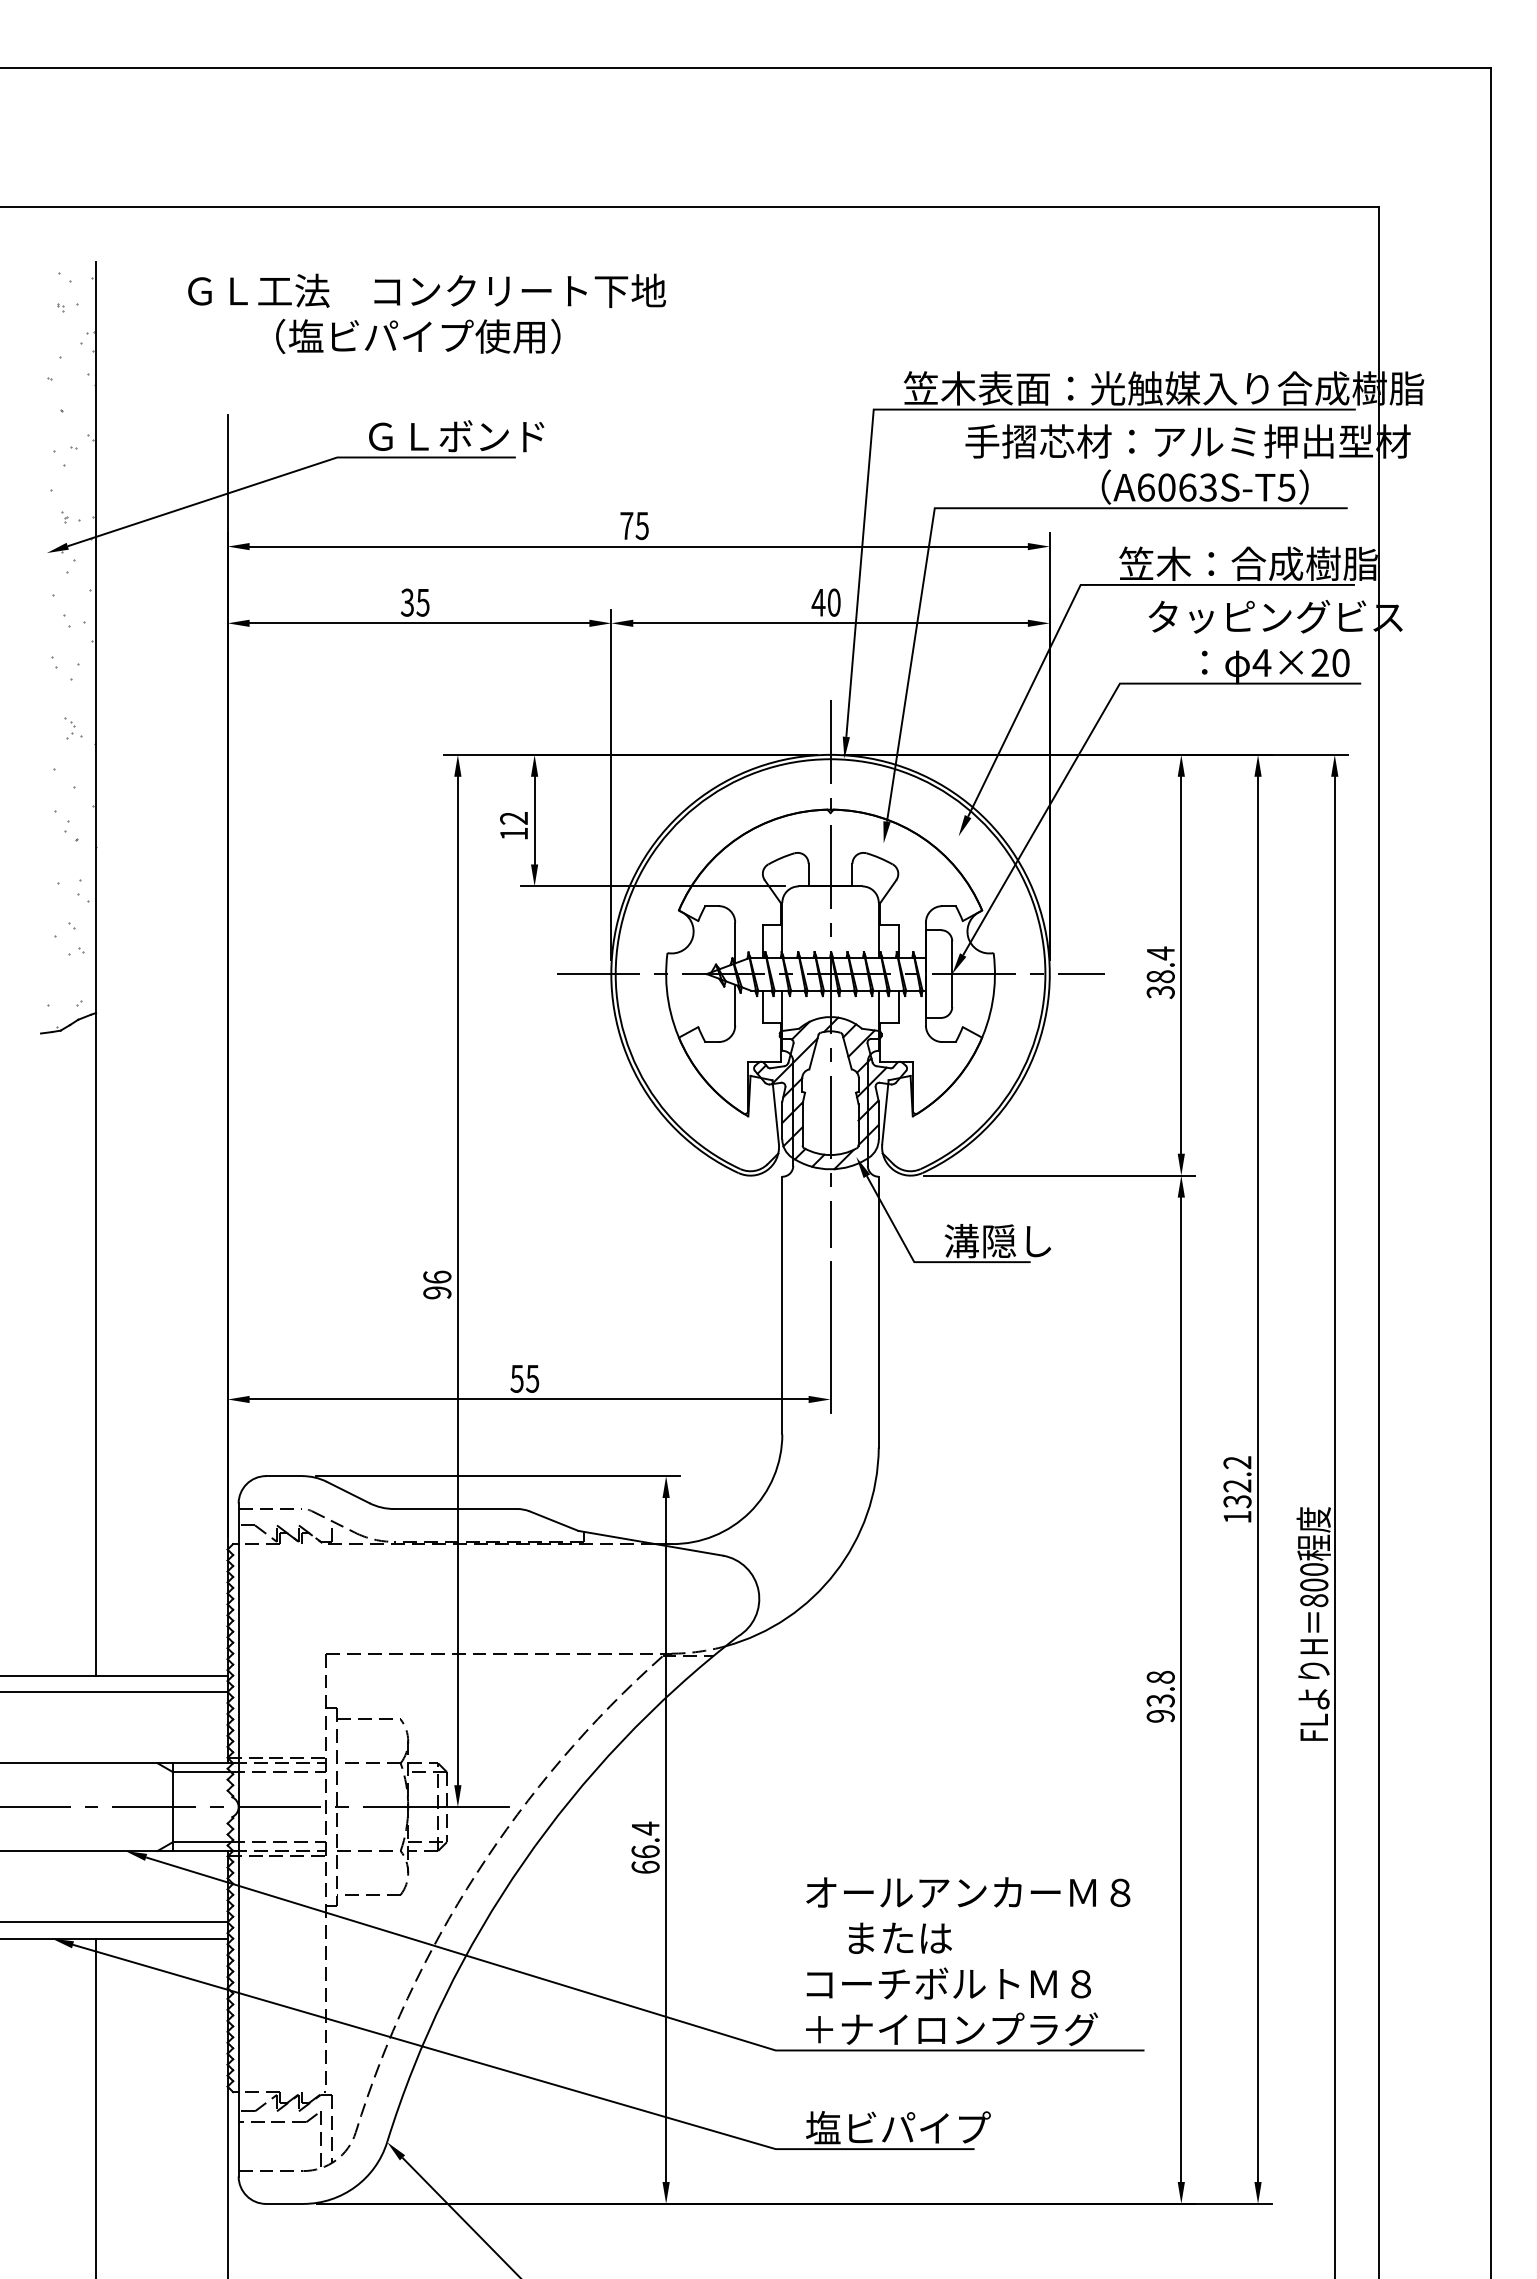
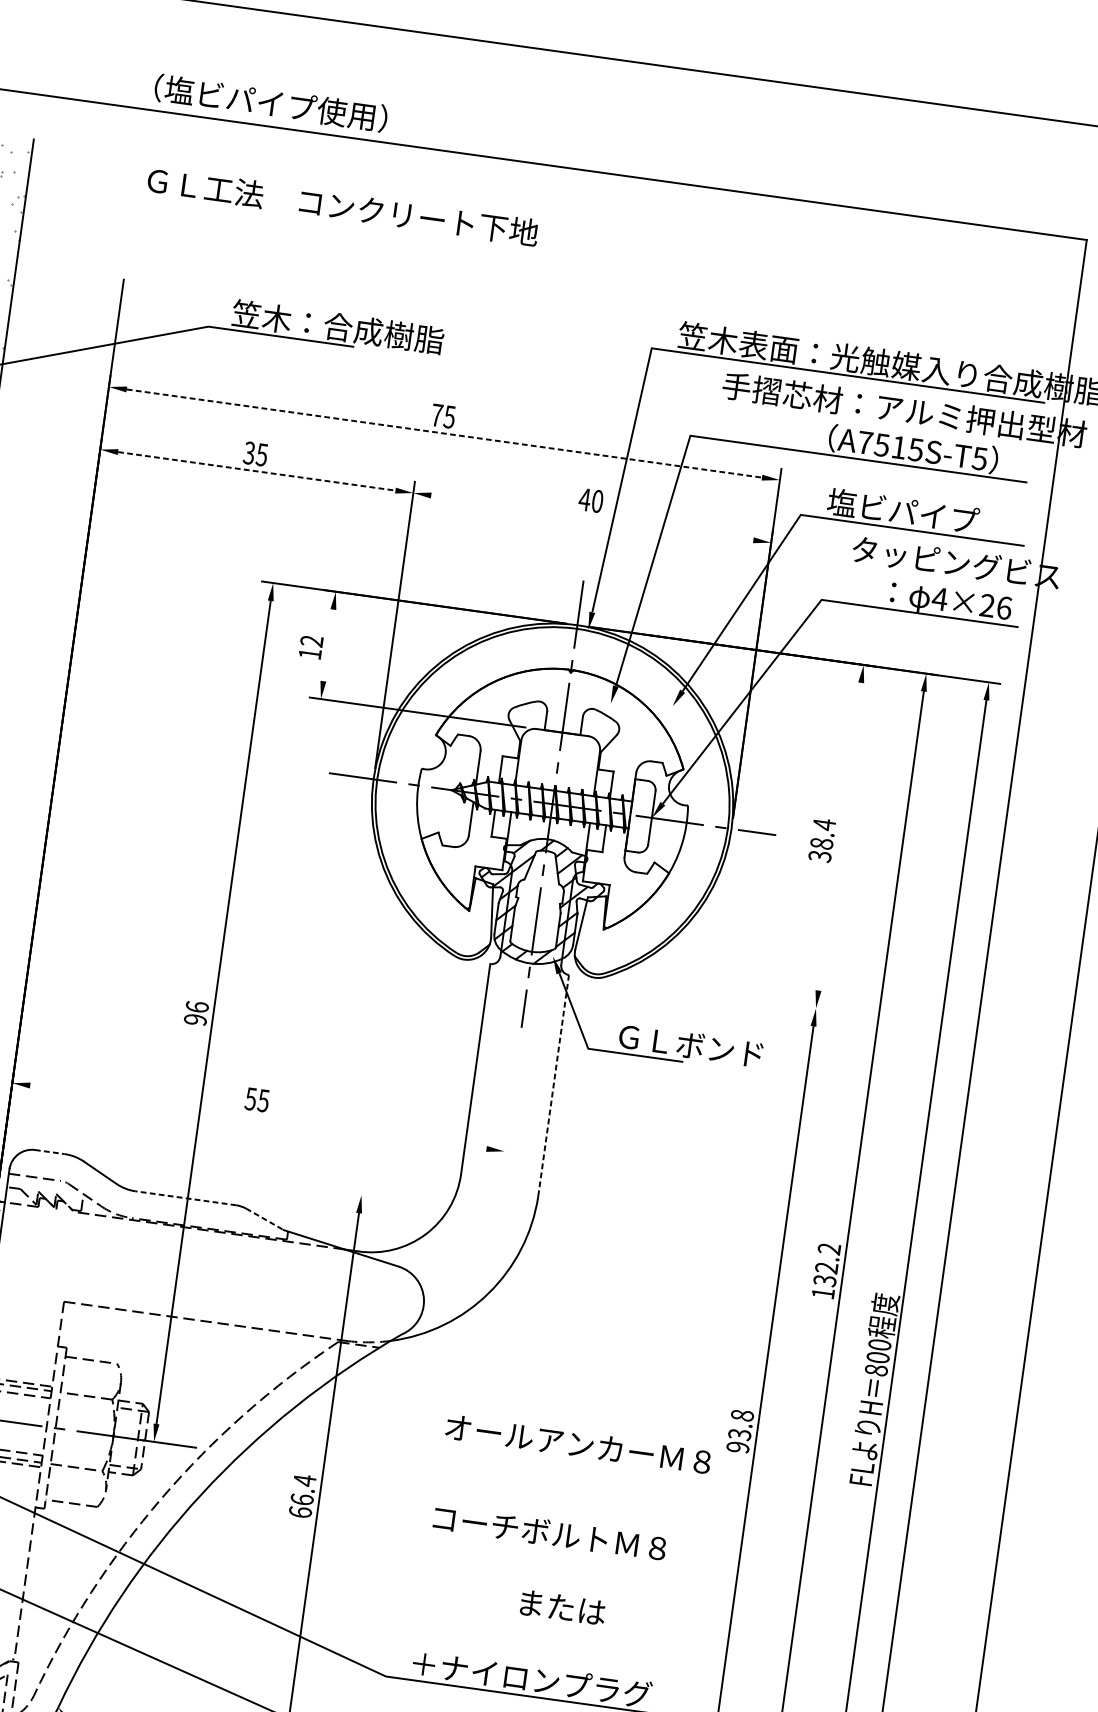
text: (426, 290) -> (342, 206), moved
text: (418, 336) -> (271, 103), moved
text: (492, 436) -> (337, 327), ＧＬボンド -> 笠木：合成樹脂
text: (1176, 487) -> (890, 446), A6063S-T5 -> A7515S-T5
line: (639, 546) -> (445, 433), solid -> dashed
text: (1244, 563) -> (936, 515), 笠木：合成樹脂 -> 塩ビパイプ
line: (419, 623) -> (256, 471), solid -> dashed
line: (830, 623) -> (592, 518), removed
text: (1340, 662) -> (1004, 607), 4×20 -> 4×26
line: (534, 820) -> (328, 645), removed
line: (1181, 964) -> (840, 836), removed
line: (1059, 1175) -> (716, 994), removed
text: (1034, 1241) -> (688, 1045), 溝隠し -> ＧＬボンド
line: (878, 1311) -> (553, 1085), solid -> dashed
line: (830, 1337) -> (511, 1100), removed
line: (528, 1399) -> (257, 1117), removed
line: (284, 1476) -> (49, 1152), solid -> dashed
line: (497, 1476) -> (223, 1176), removed
line: (455, 1508) -> (185, 1197), solid -> dashed
line: (554, 1521) -> (265, 1219), solid -> dashed
text: (968, 1892) -> (578, 1444), moved
text: (899, 1937) -> (562, 1607), moved
text: (948, 1983) -> (549, 1532), moved

